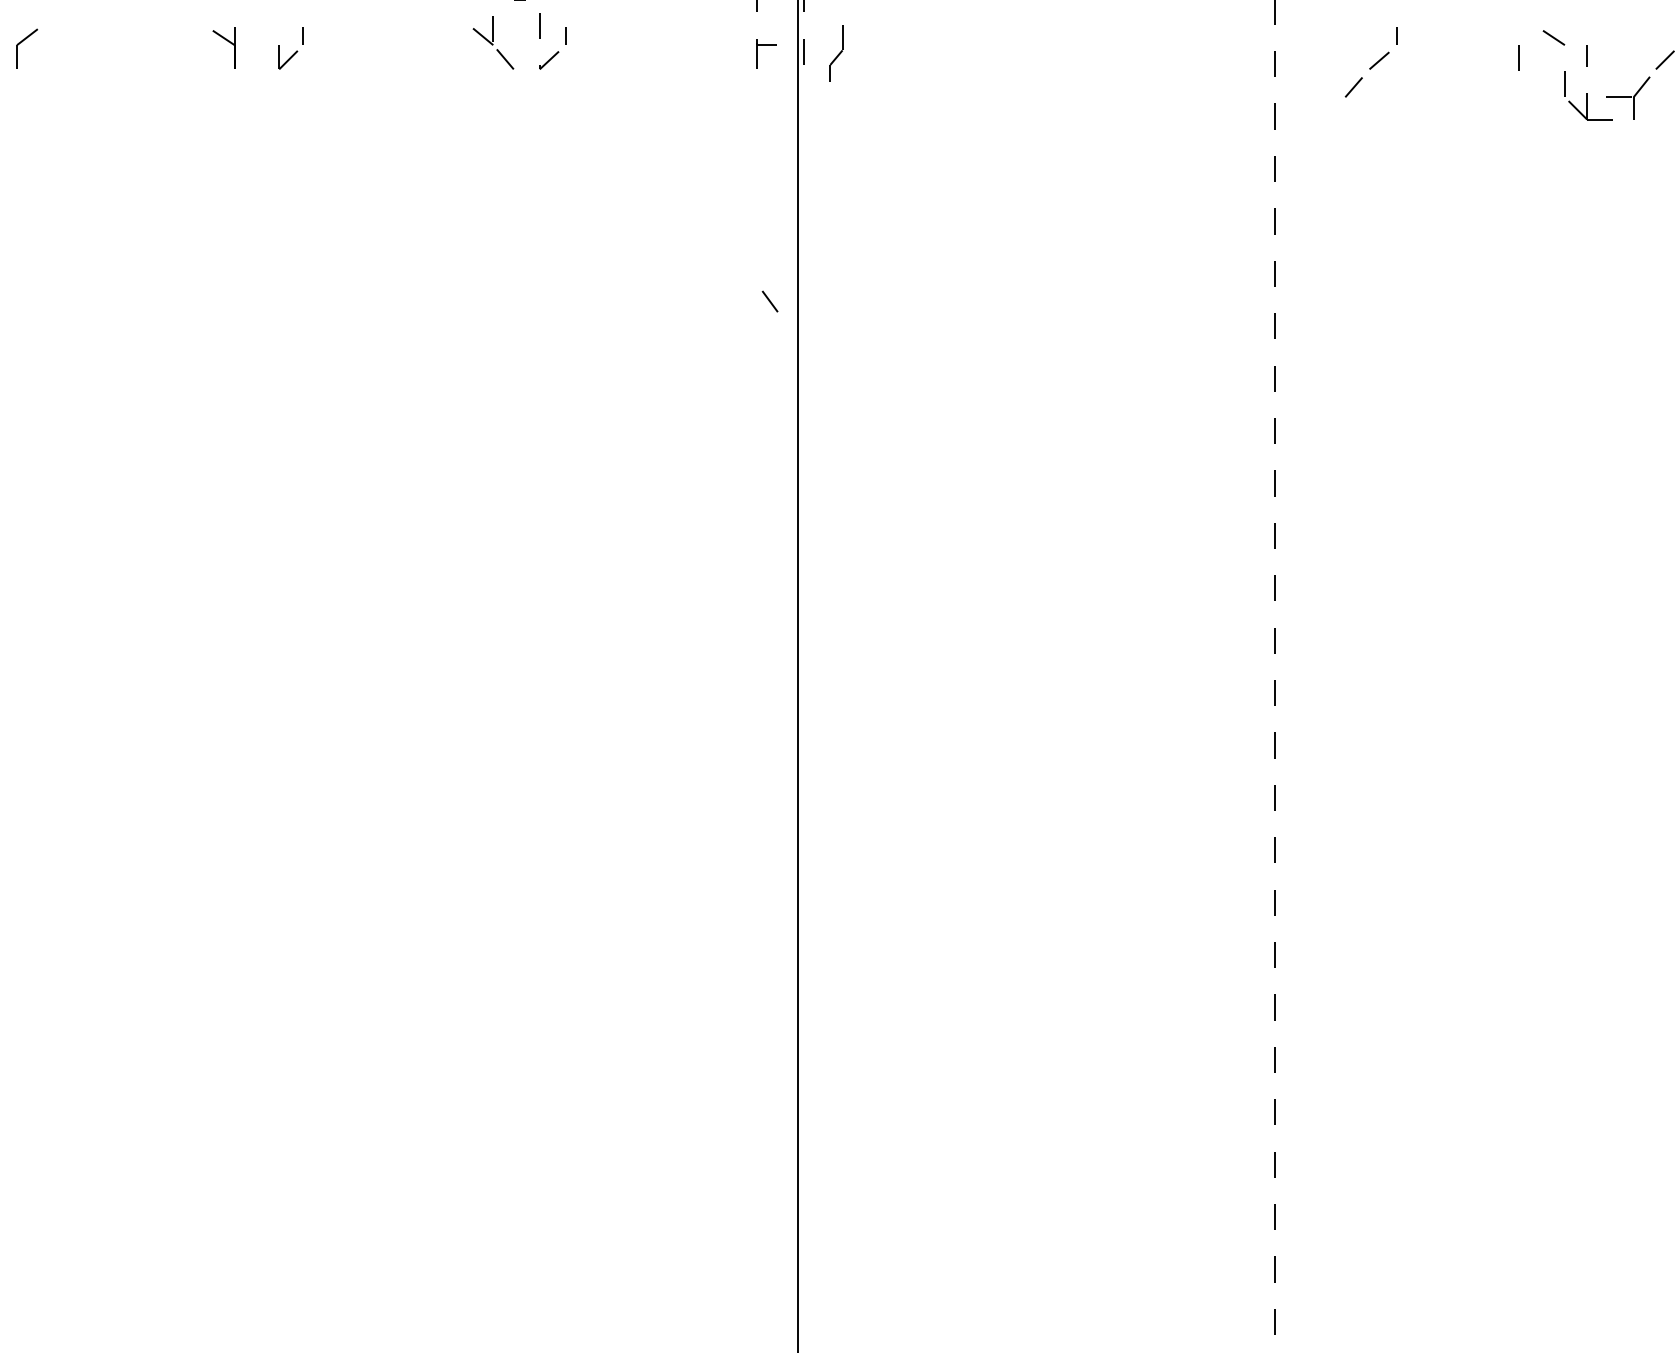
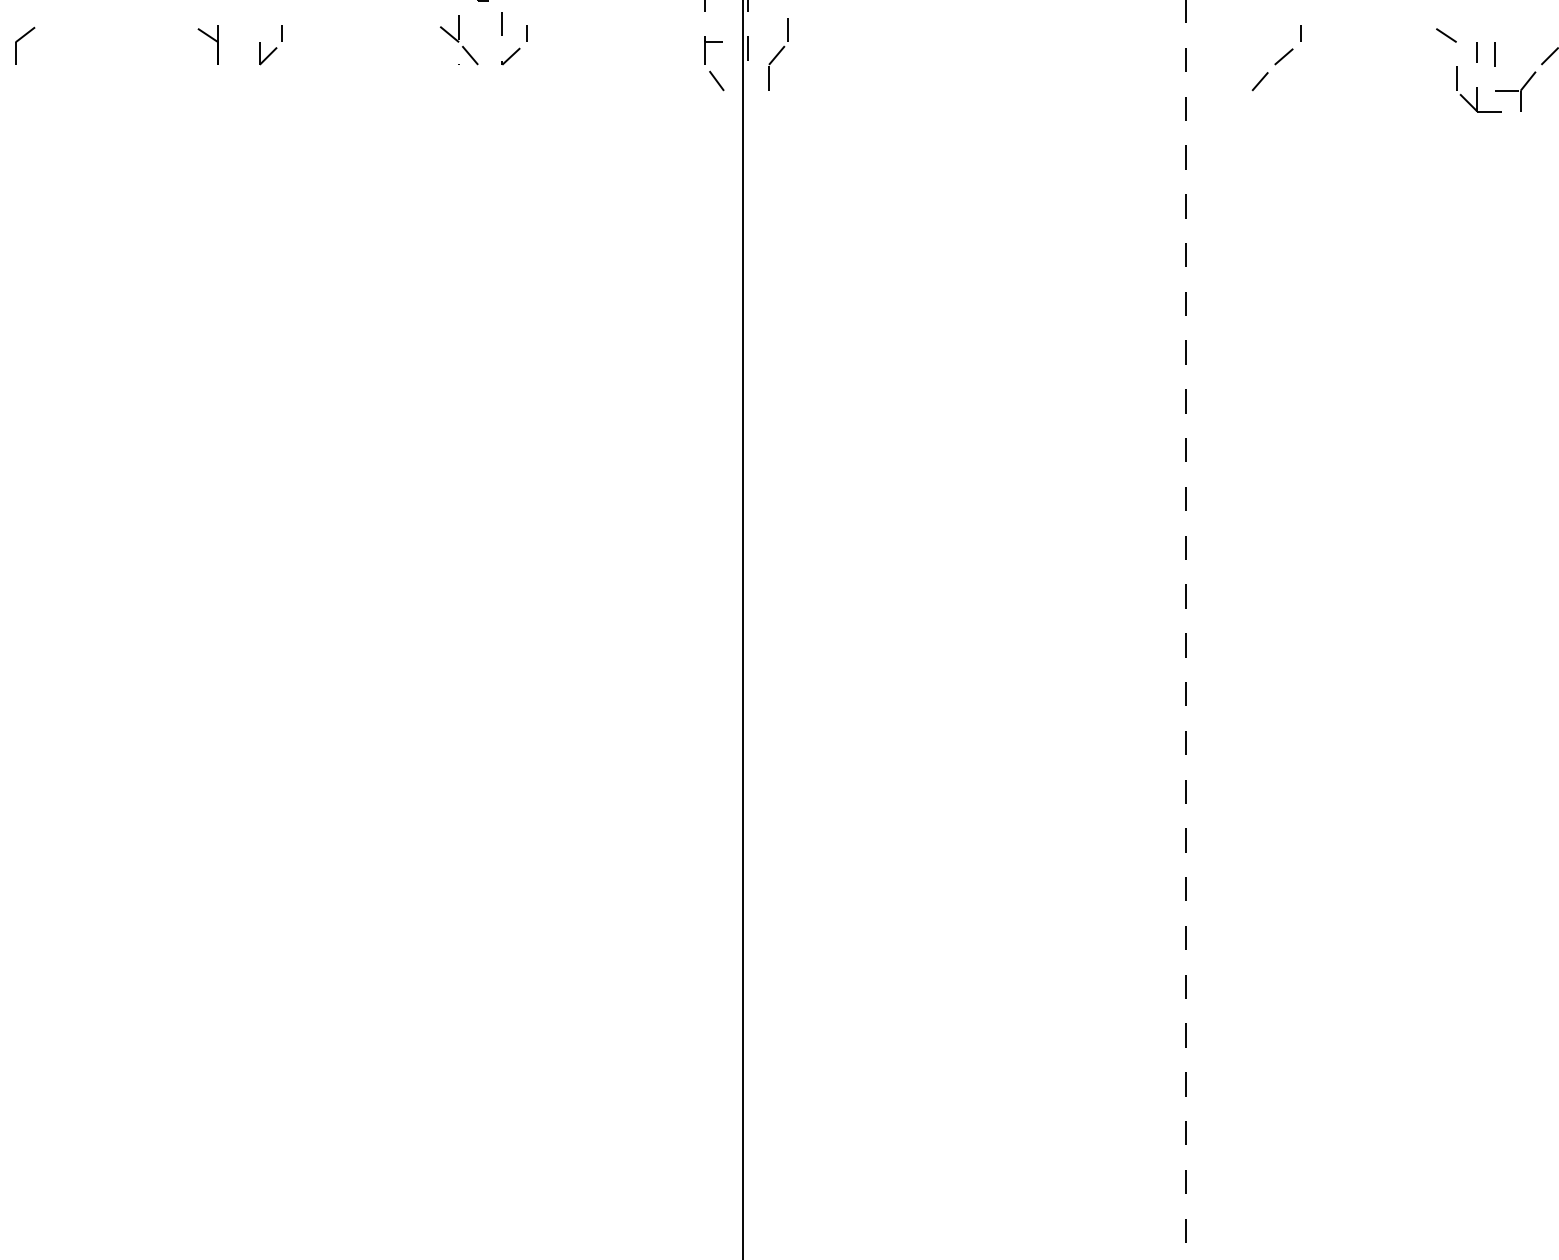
part: (836, 58) -> (778, 54), size x1.67
line: (1518, 58) -> (1494, 54), moved
line: (769, 301) -> (716, 80), moved

